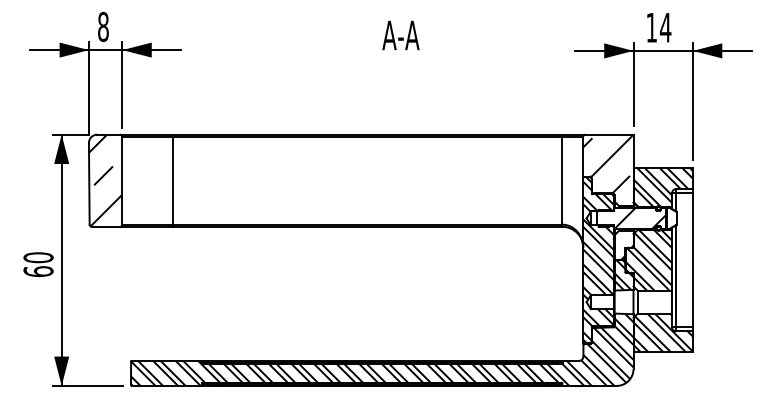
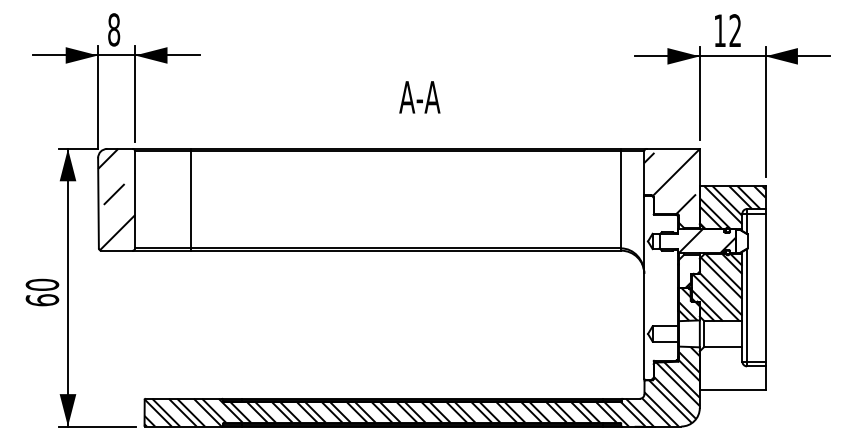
text: (665, 27) -> (735, 30), 14 -> 12
text: (400, 35) -> (419, 97), moved
hatch: (598, 260) -> (661, 287), removed
hatch: (663, 332) -> (732, 367), removed

